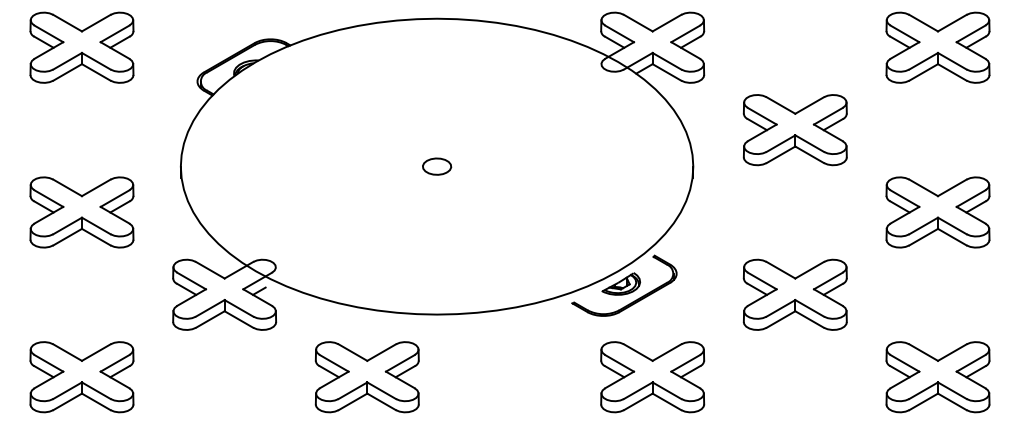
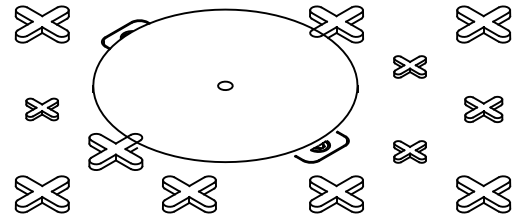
part: (794, 129) -> (409, 66), size x0.6
part: (80, 212) -> (41, 109), size x0.6
part: (937, 212) -> (483, 109), size x0.7
part: (794, 293) -> (409, 151), size x0.6

